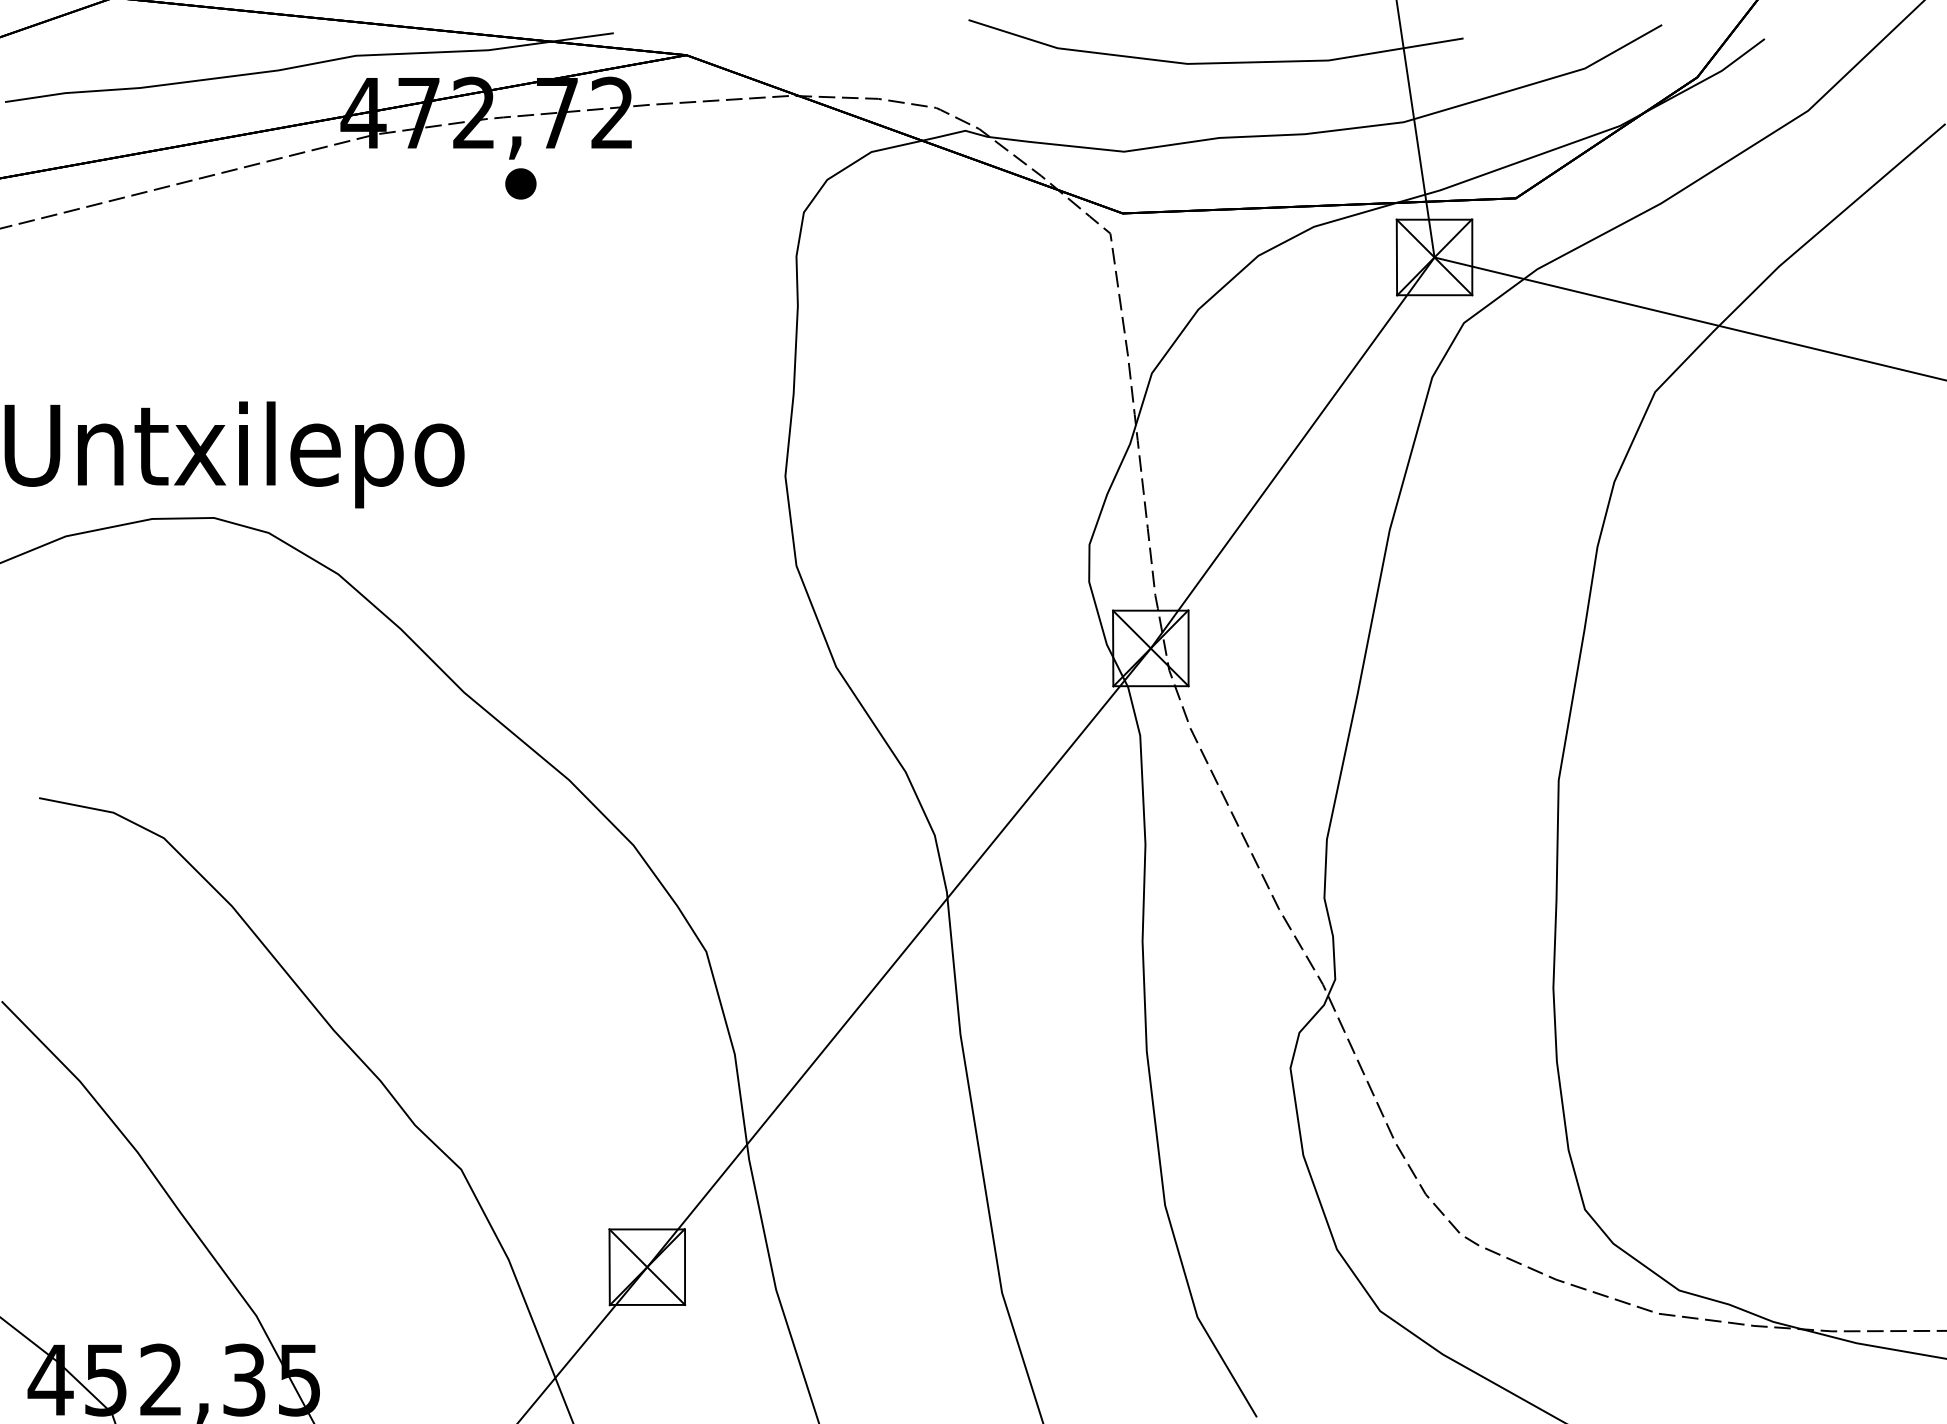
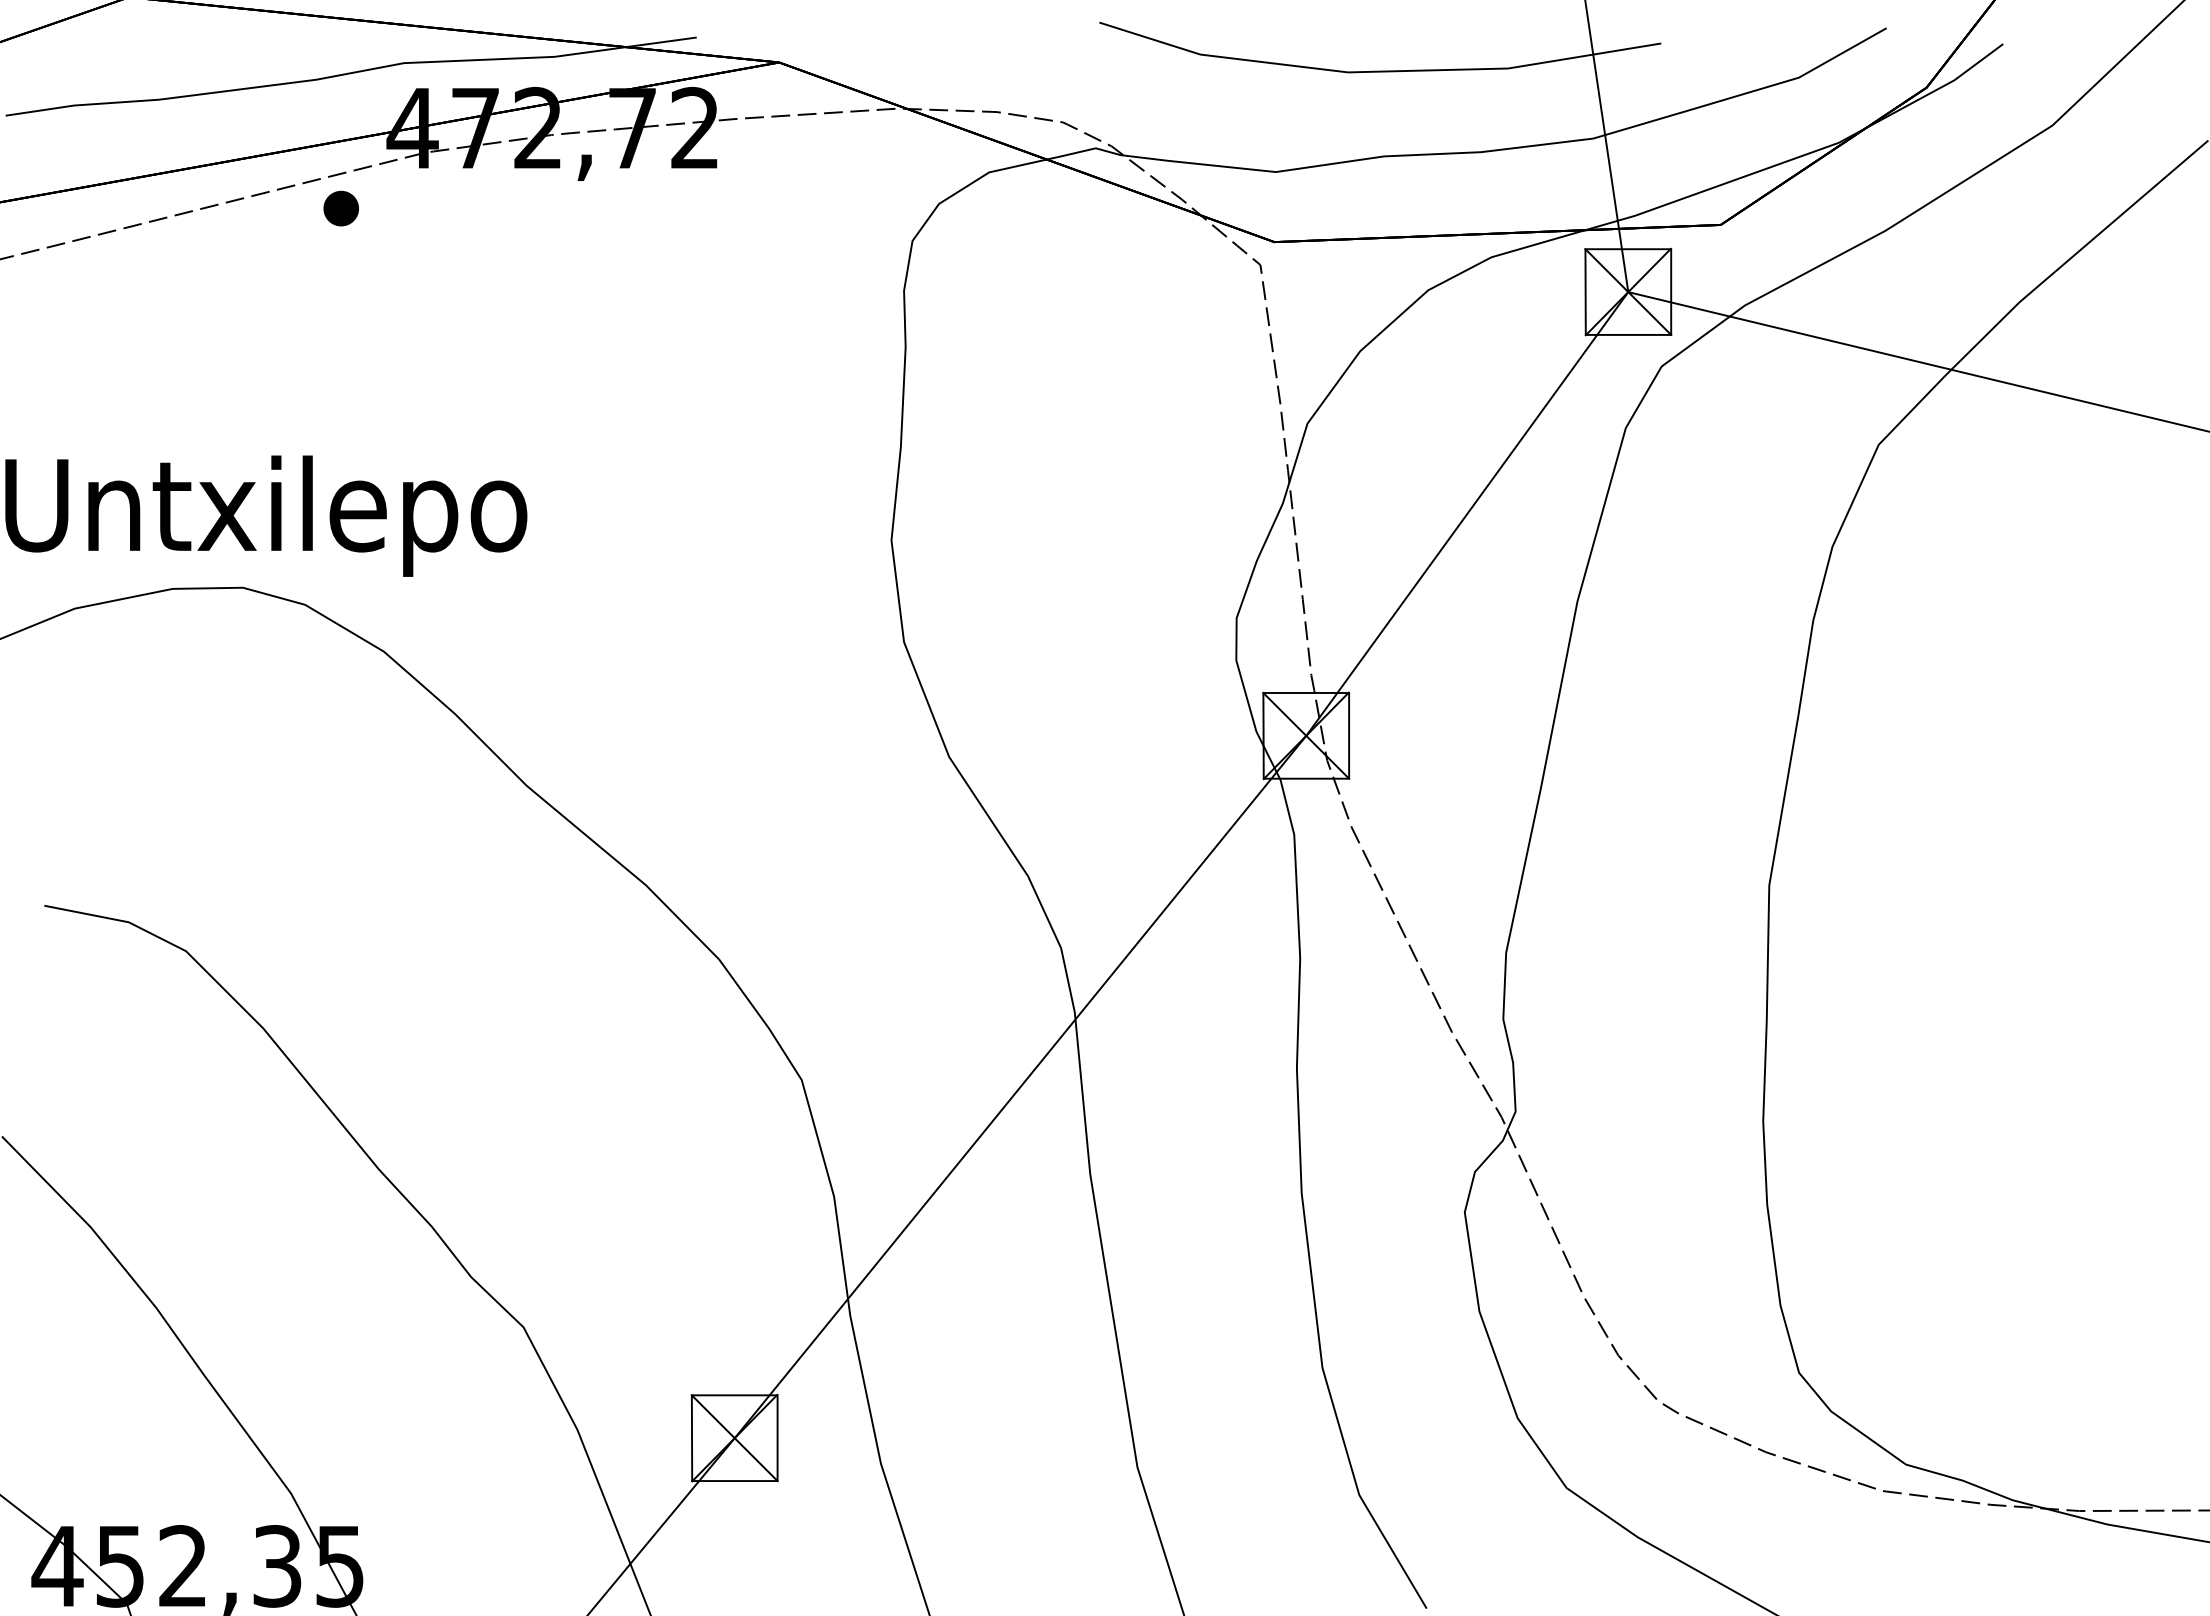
part: (520, 183) -> (340, 208), moved

